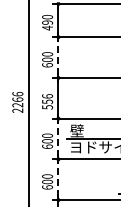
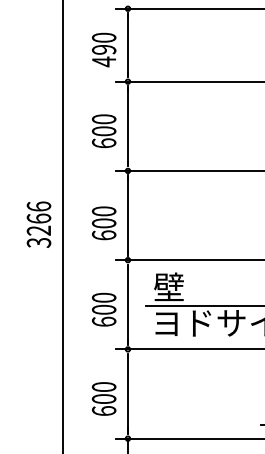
line: (58, 57) -> (128, 126), dashed -> solid
text: (47, 101) -> (104, 222), 556 -> 600
text: (18, 110) -> (40, 242), 2266 -> 3266
line: (58, 138) -> (128, 303), dashed -> solid
line: (58, 179) -> (128, 393), dashed -> solid

